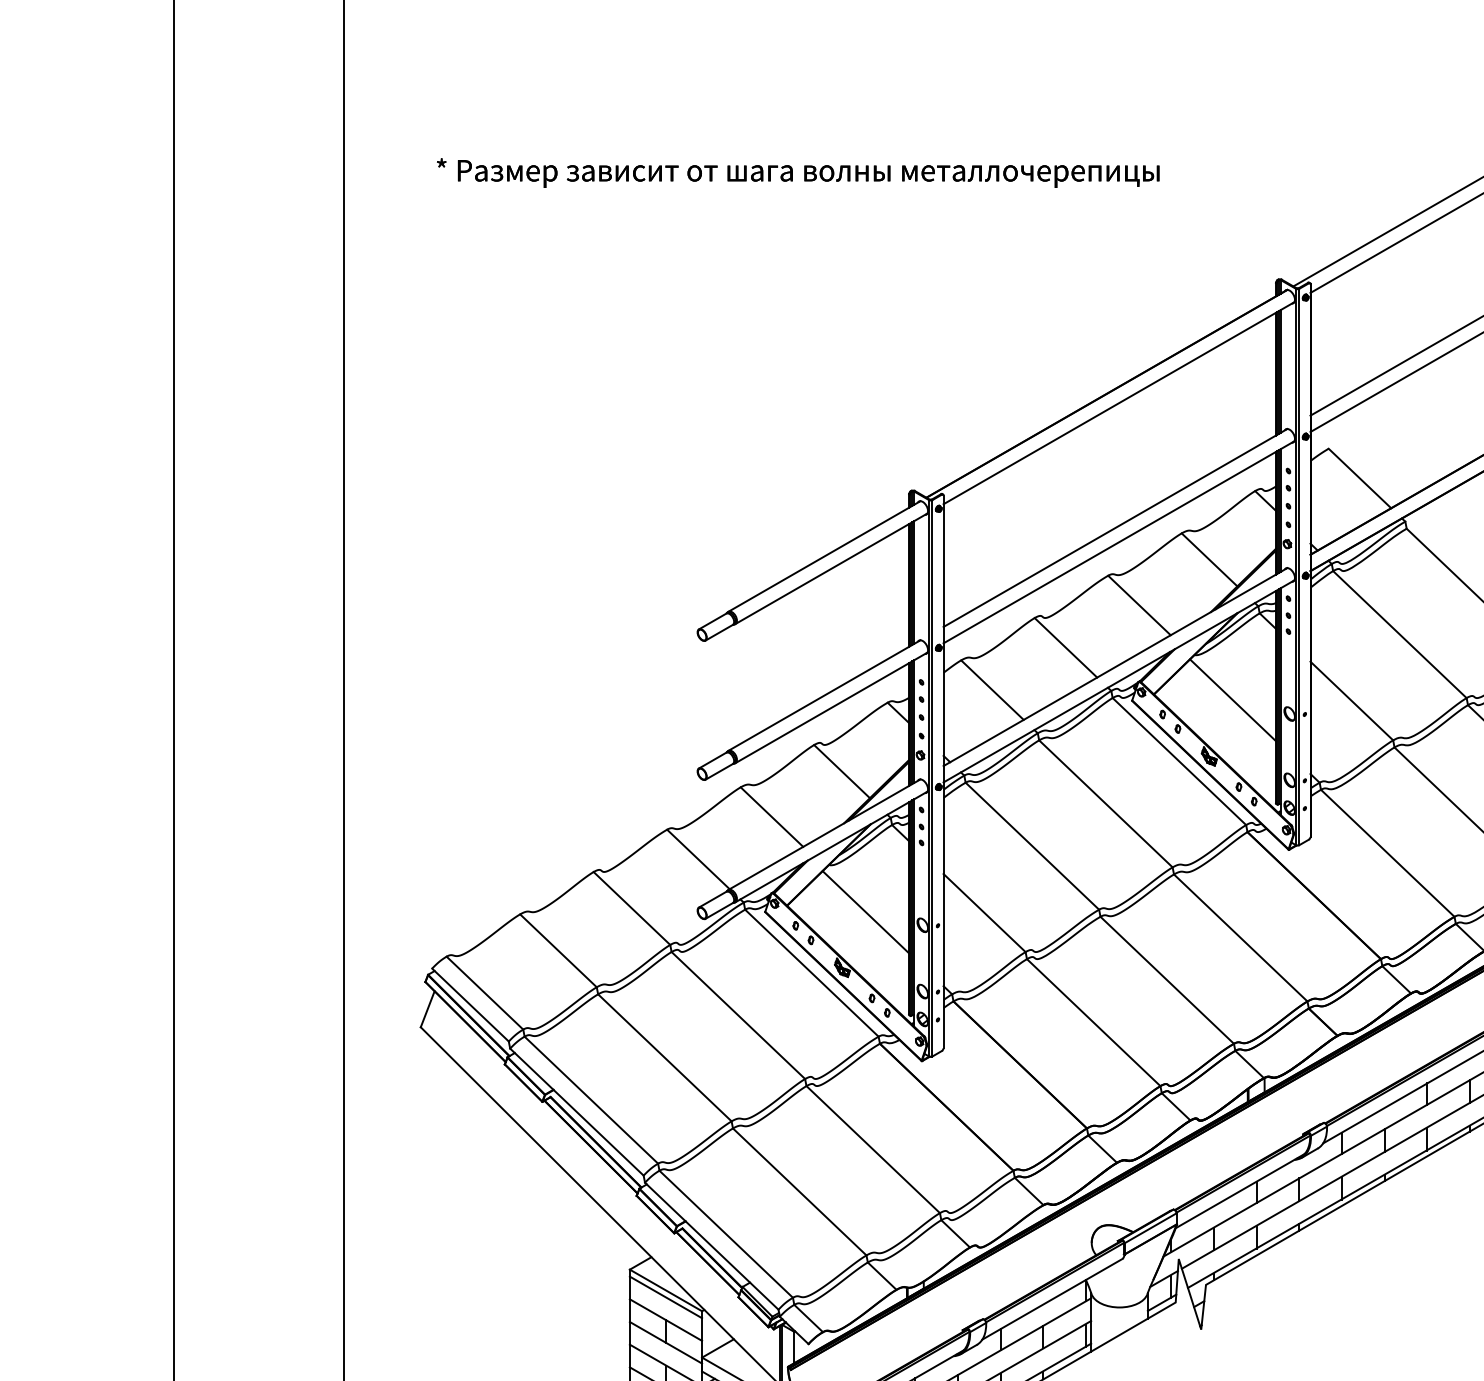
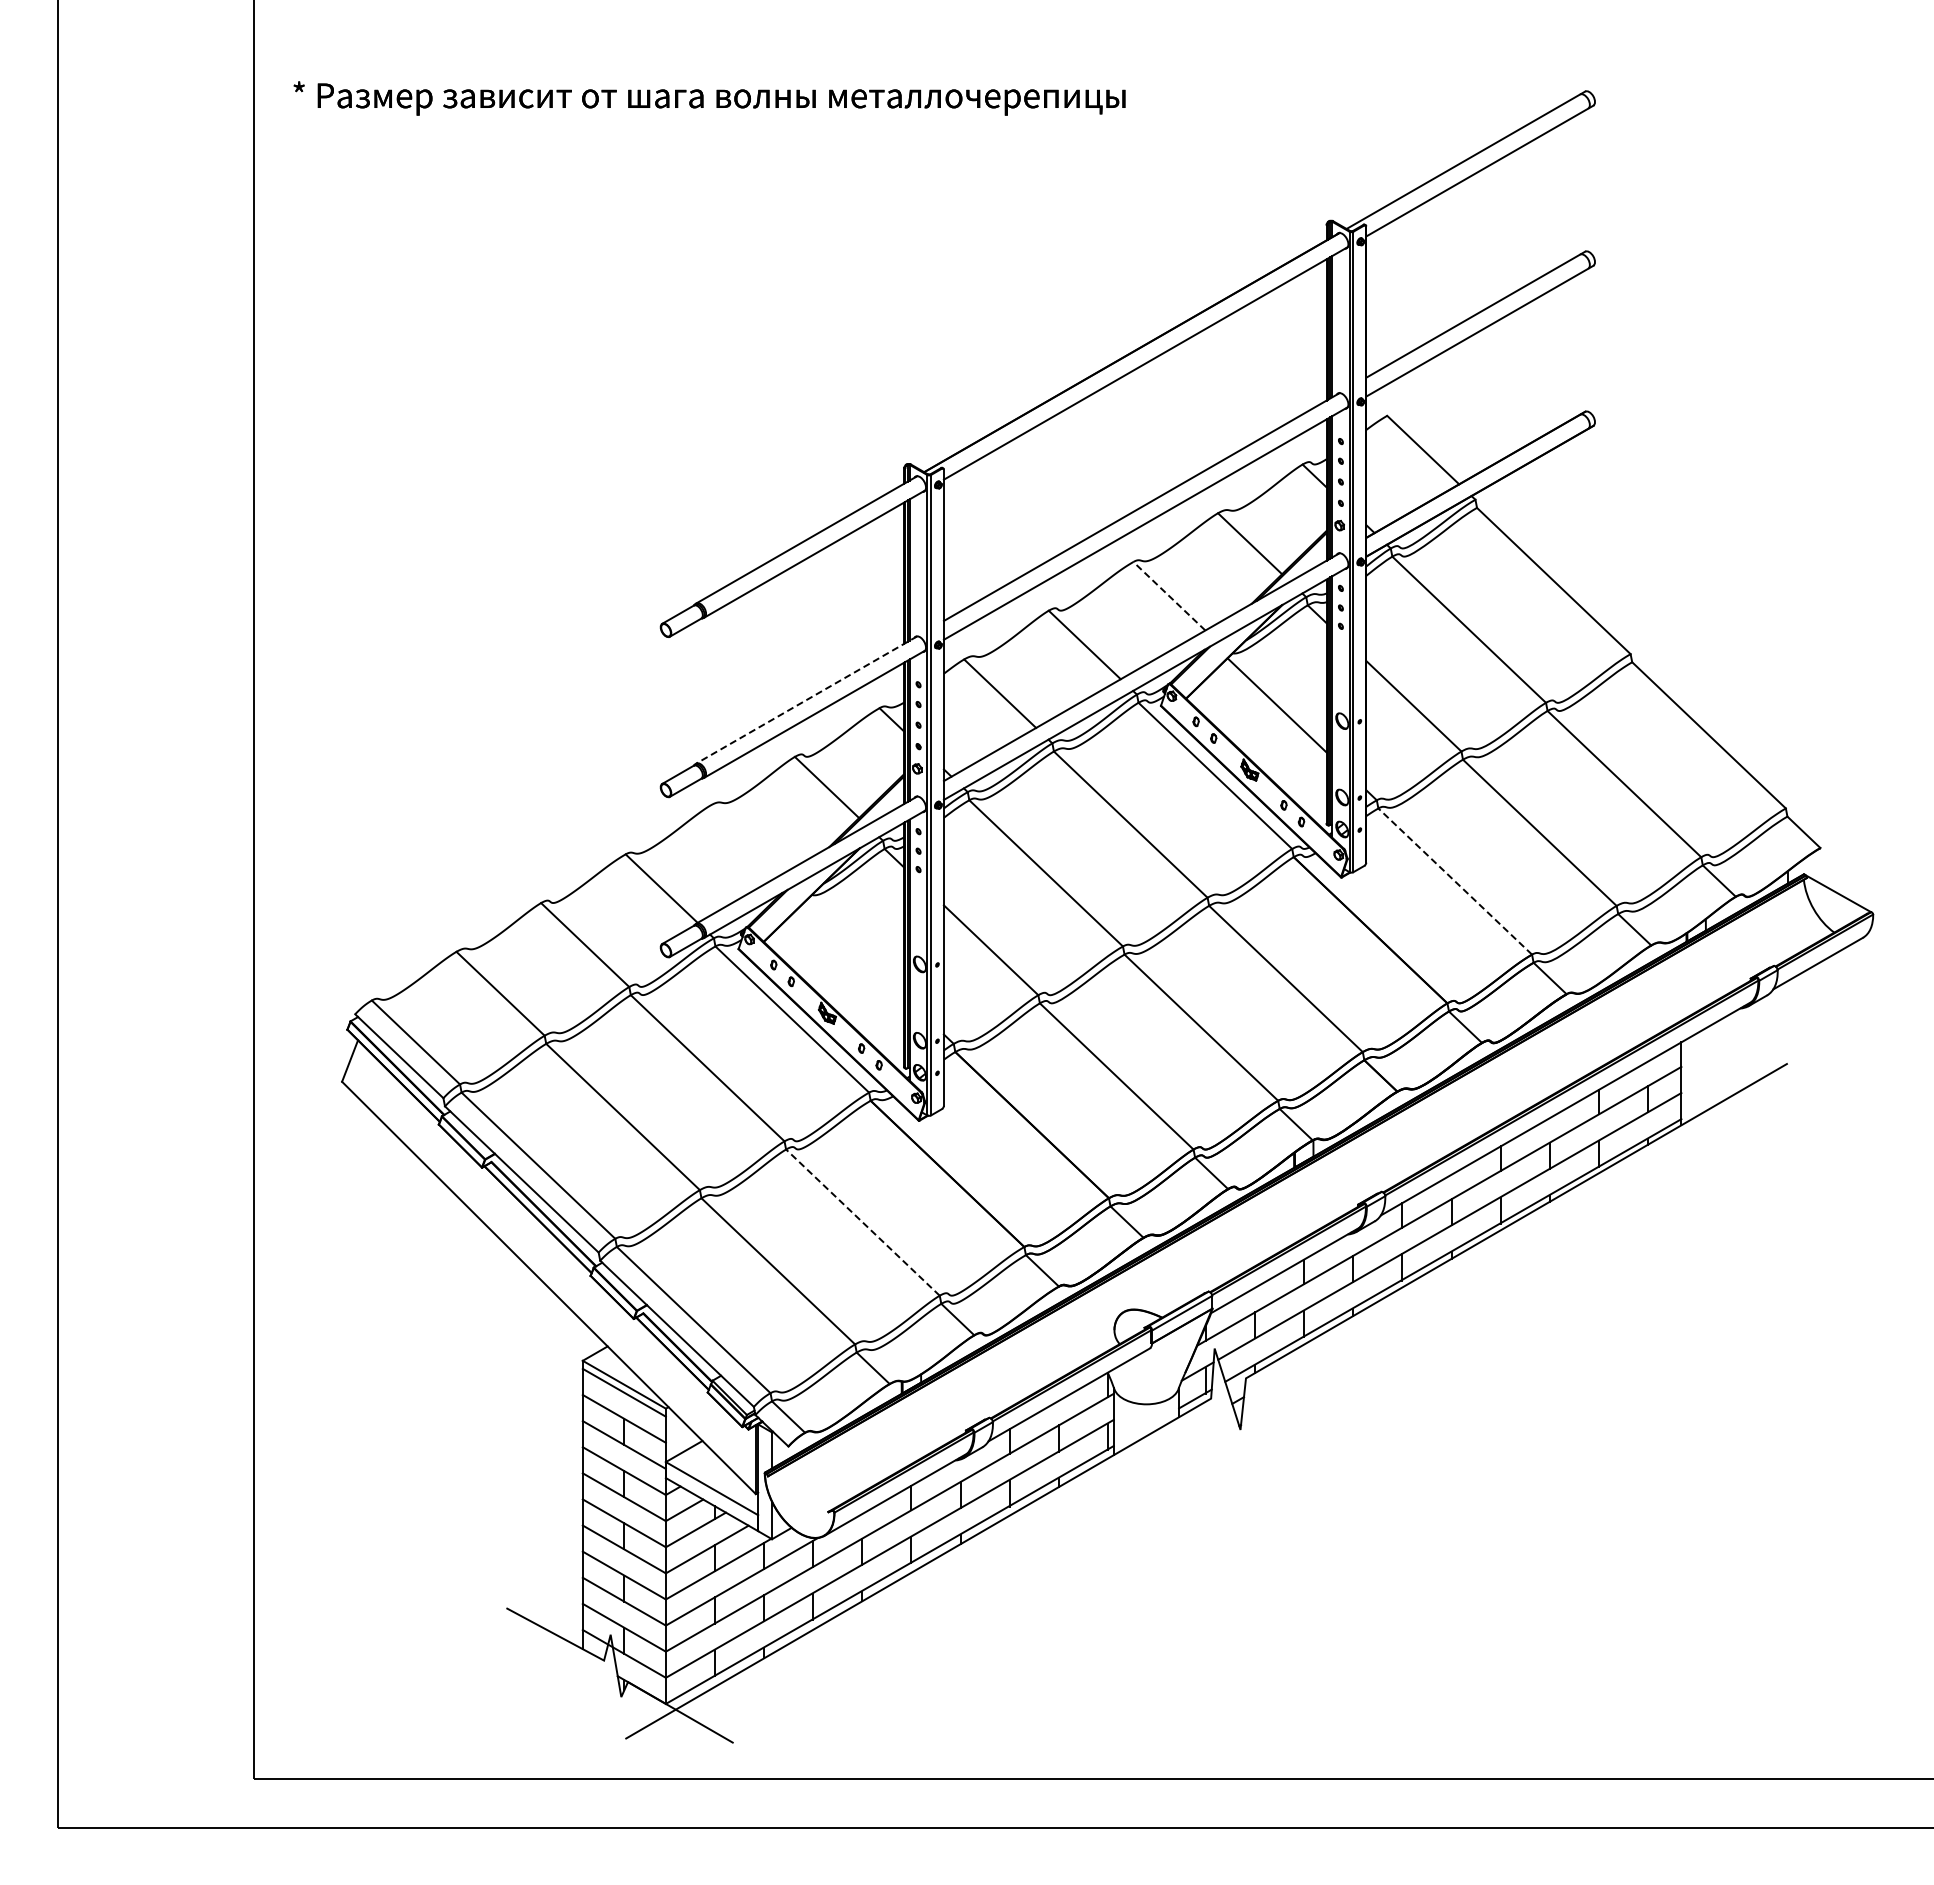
text: (798, 173) -> (709, 98), moved
line: (1139, 605) -> (1169, 596), solid -> dashed
line: (824, 695) -> (806, 699), solid -> dashed
line: (772, 816) -> (746, 839), removed
line: (1387, 853) -> (1454, 881), solid -> dashed
line: (865, 912) -> (854, 949), removed
line: (872, 1149) -> (862, 1222), solid -> dashed

